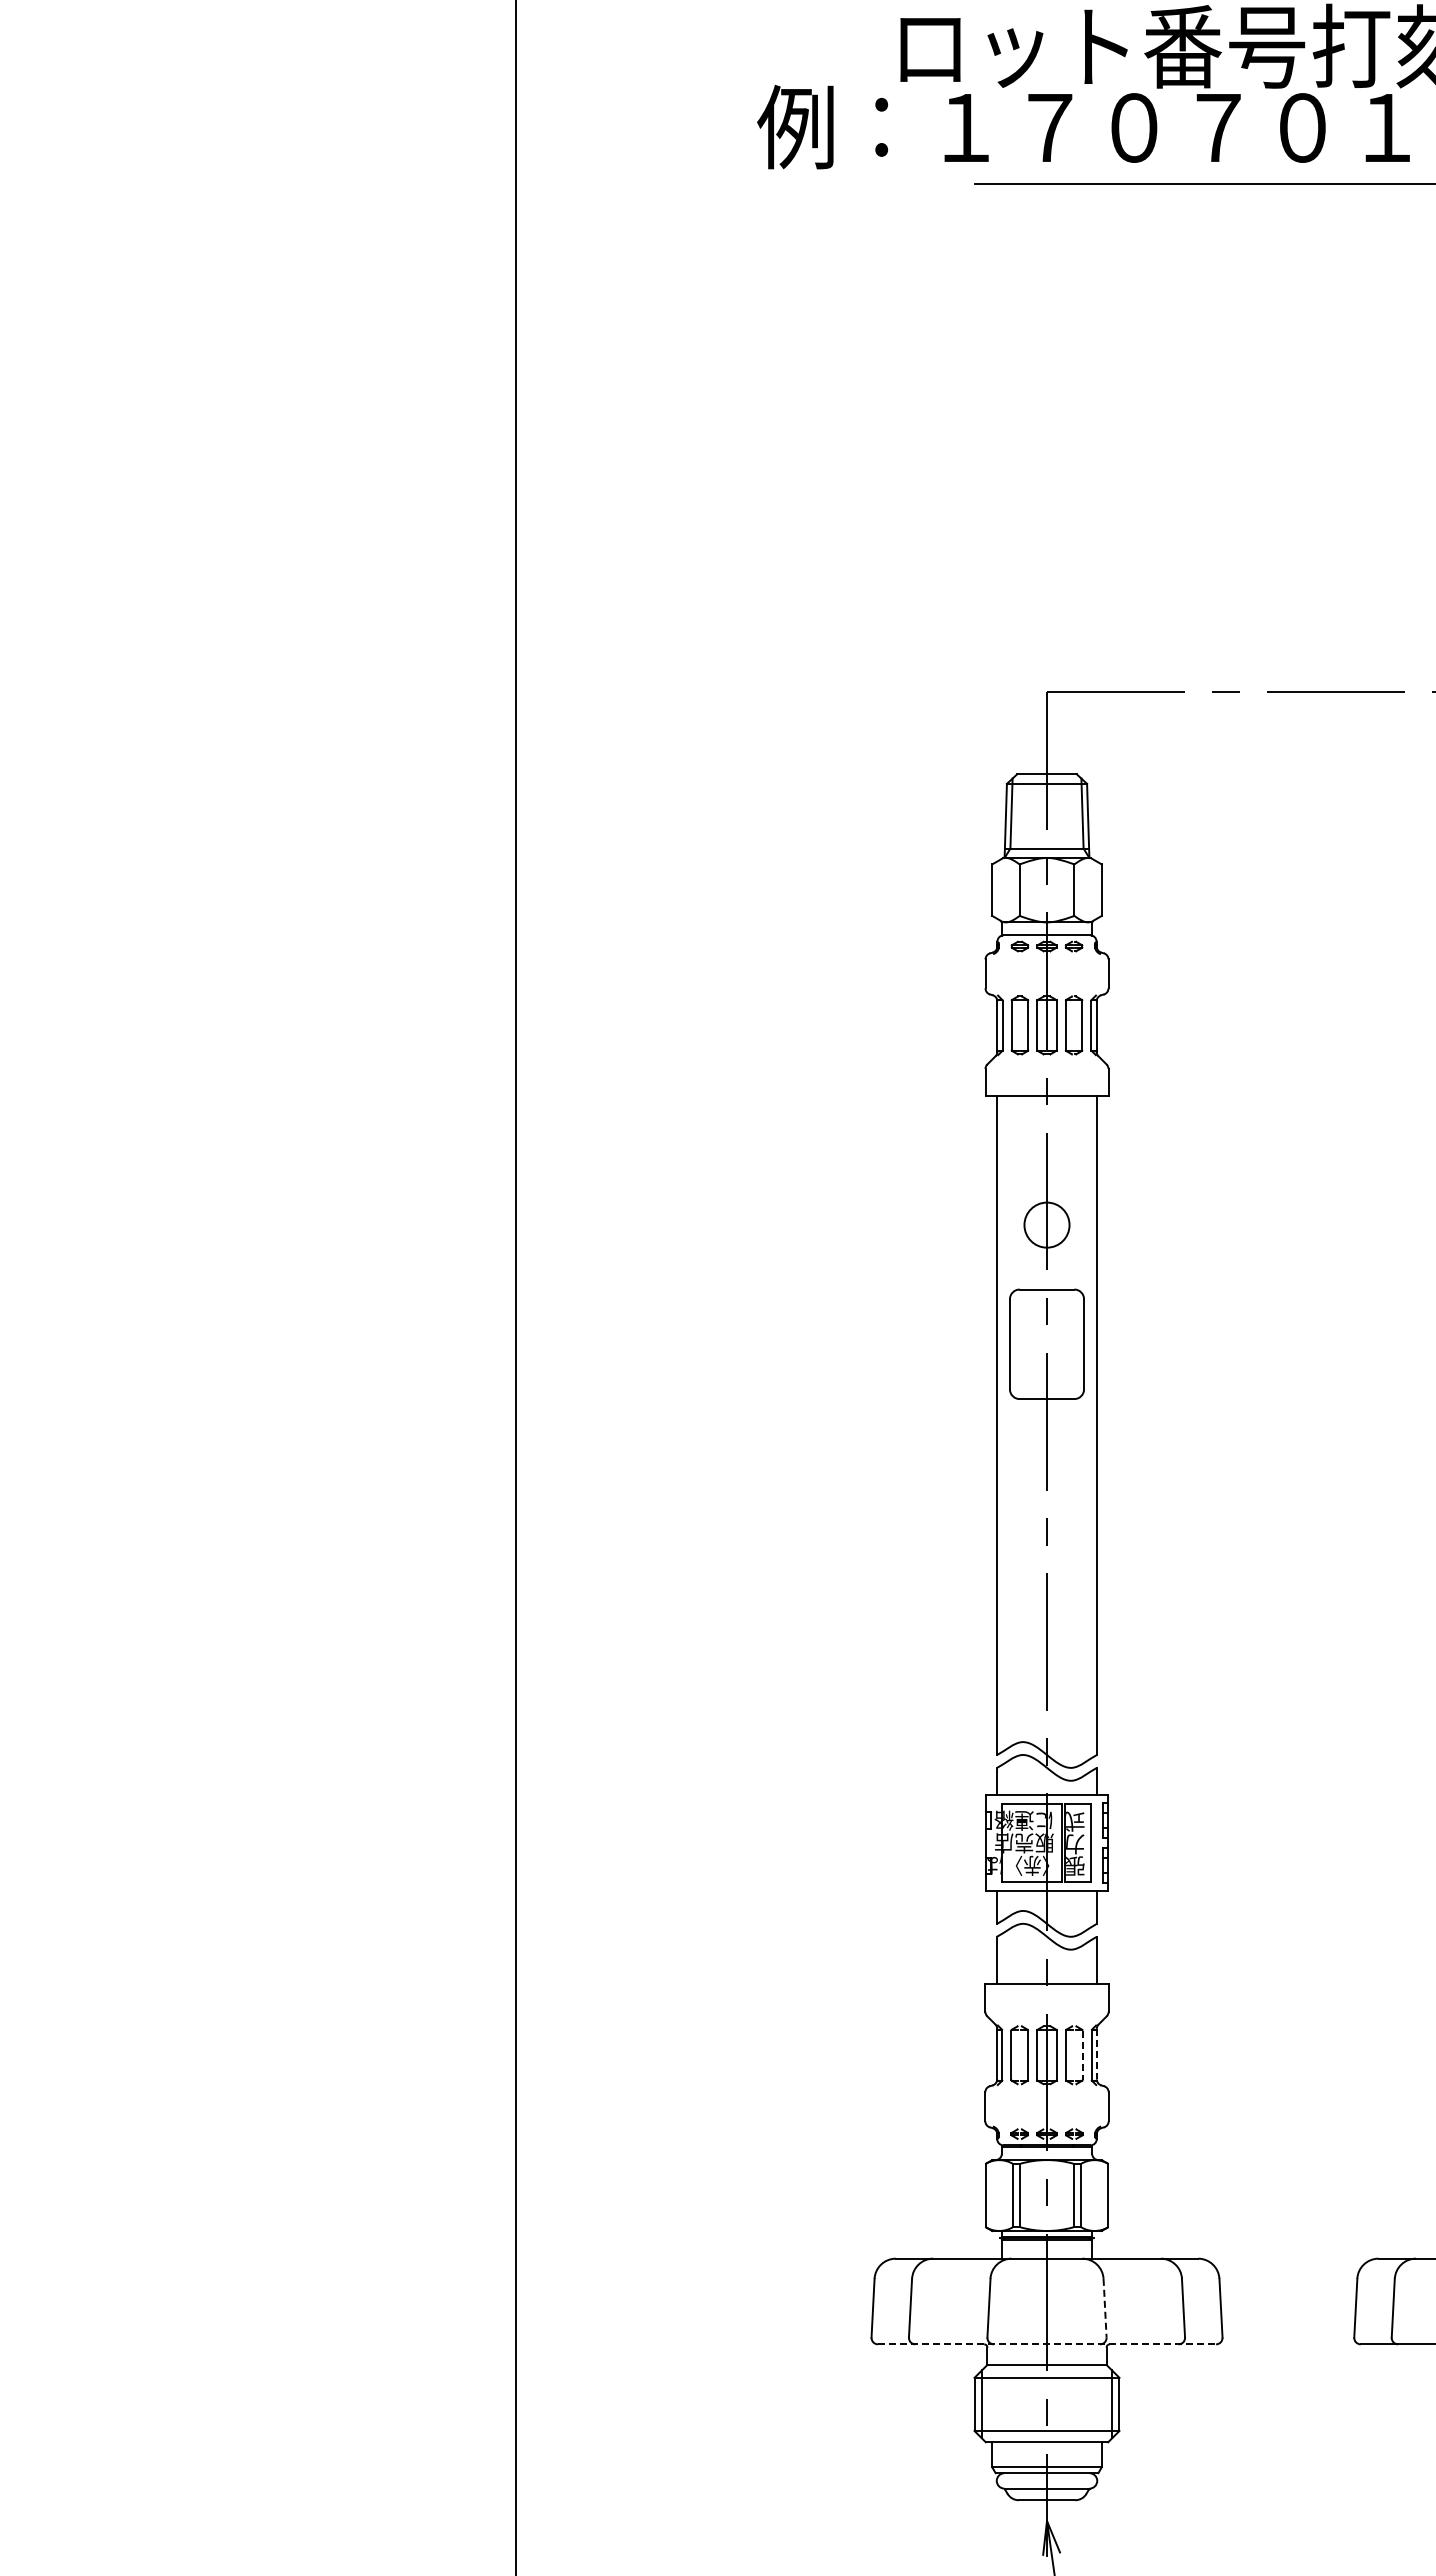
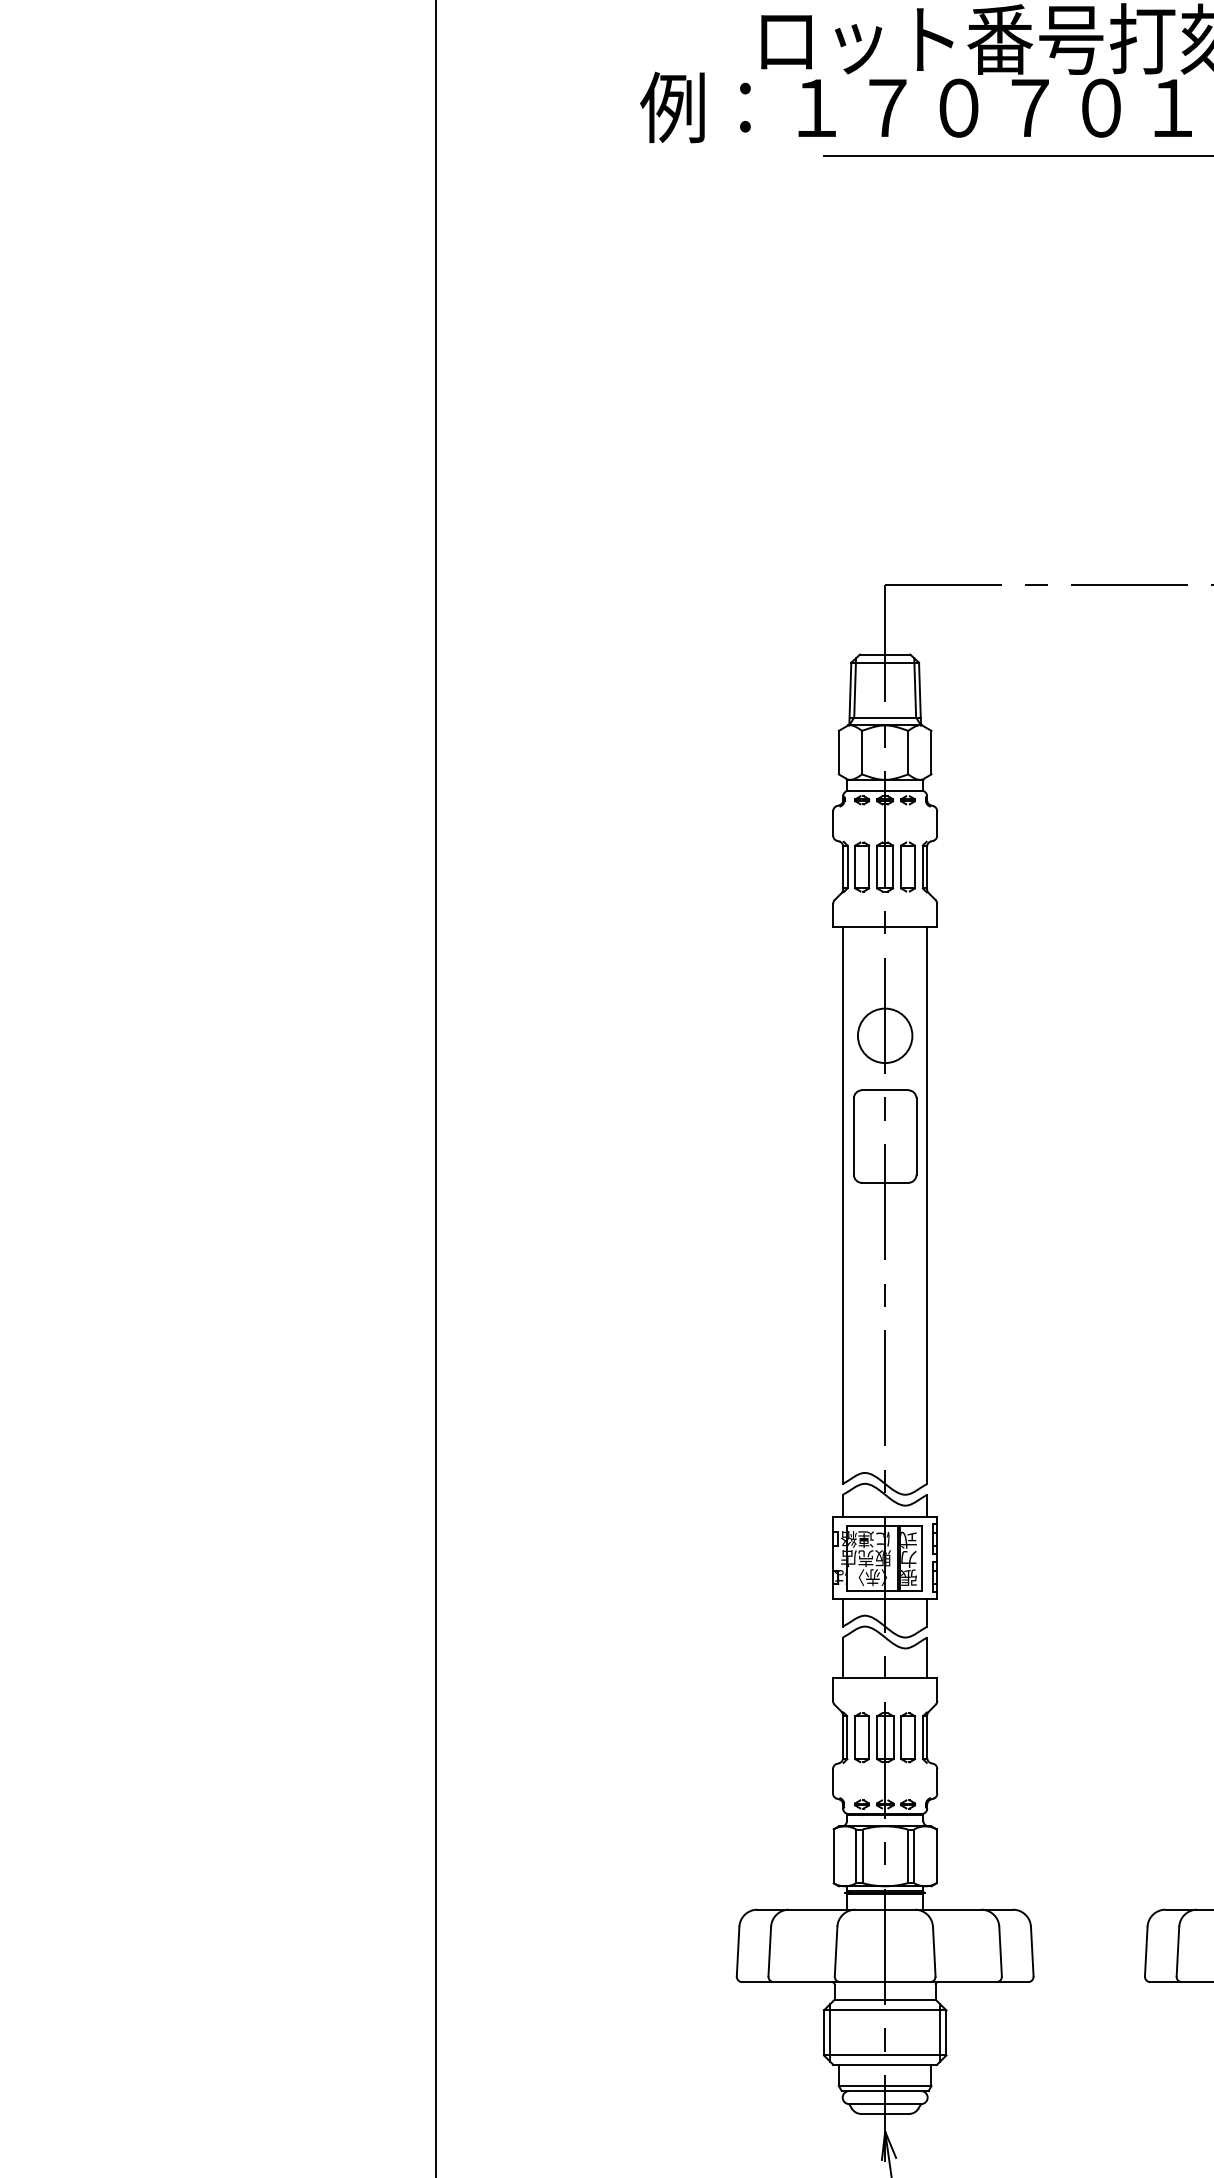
circle: (1046, 1224) -> (884, 1035), size x1.43
line: (1096, 2054) -> (927, 1737), dashed -> solid
line: (1082, 2055) -> (915, 1737), dashed -> solid
line: (1105, 2308) -> (934, 1951), dashed -> solid
line: (1047, 2344) -> (885, 1982), dashed -> solid

